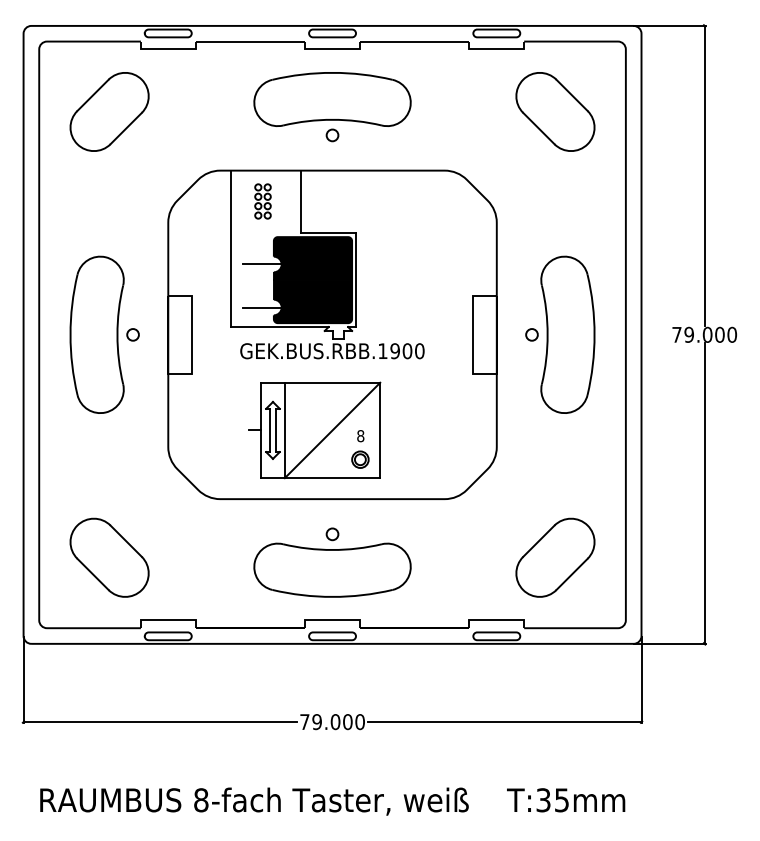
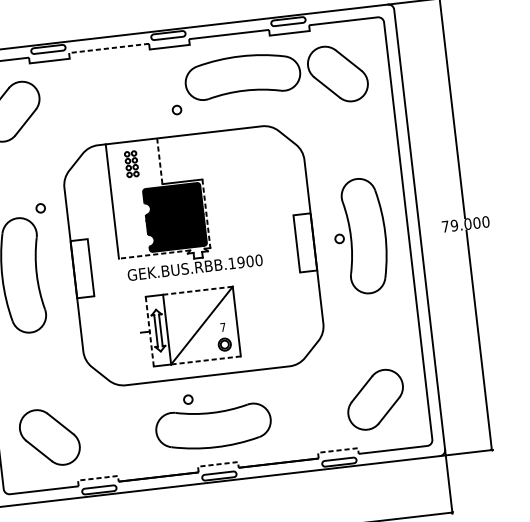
line: (250, 41) -> (109, 48), solid -> dashed
part: (332, 99) -> (242, 75), moved
line: (301, 202) -> (160, 161), solid -> dashed
line: (261, 264) -> (136, 210), removed
line: (356, 280) -> (206, 214), solid -> dashed
line: (261, 307) -> (139, 241), removed
line: (279, 327) -> (154, 254), solid -> dashed
circle: (132, 334) -> (40, 208), moved
line: (332, 382) -> (197, 290), solid -> dashed
line: (261, 430) -> (150, 331), solid -> dashed
text: (360, 436) -> (222, 327), 8 -> 7
line: (332, 478) -> (206, 360), solid -> dashed
circle: (332, 534) -> (188, 399), moved
line: (168, 620) -> (98, 478), solid -> dashed
line: (333, 620) -> (218, 464), solid -> dashed
line: (497, 620) -> (338, 450), solid -> dashed

